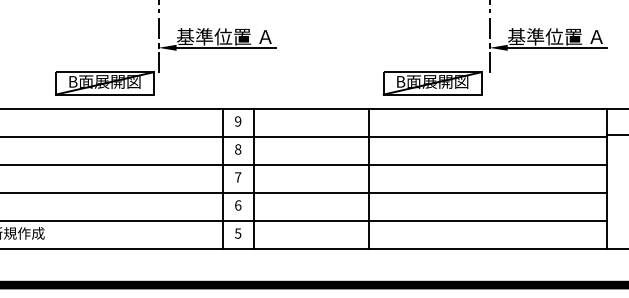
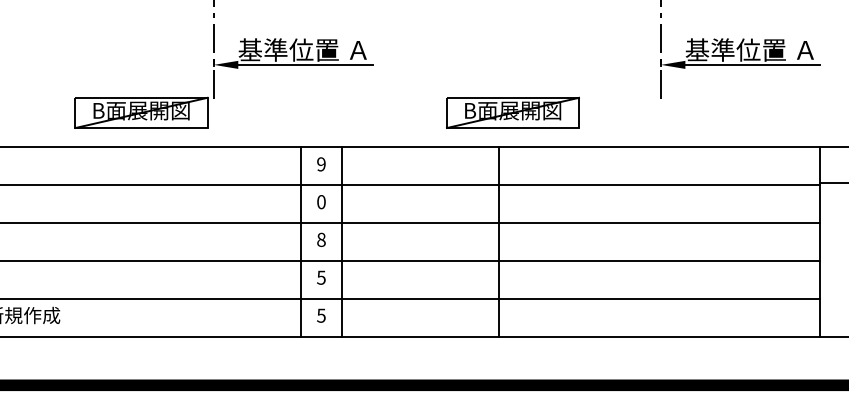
part: (432, 83) -> (512, 112), moved
text: (238, 149) -> (321, 201), 8 -> 0
text: (238, 177) -> (321, 239), 7 -> 8
text: (238, 205) -> (321, 277), 6 -> 5

